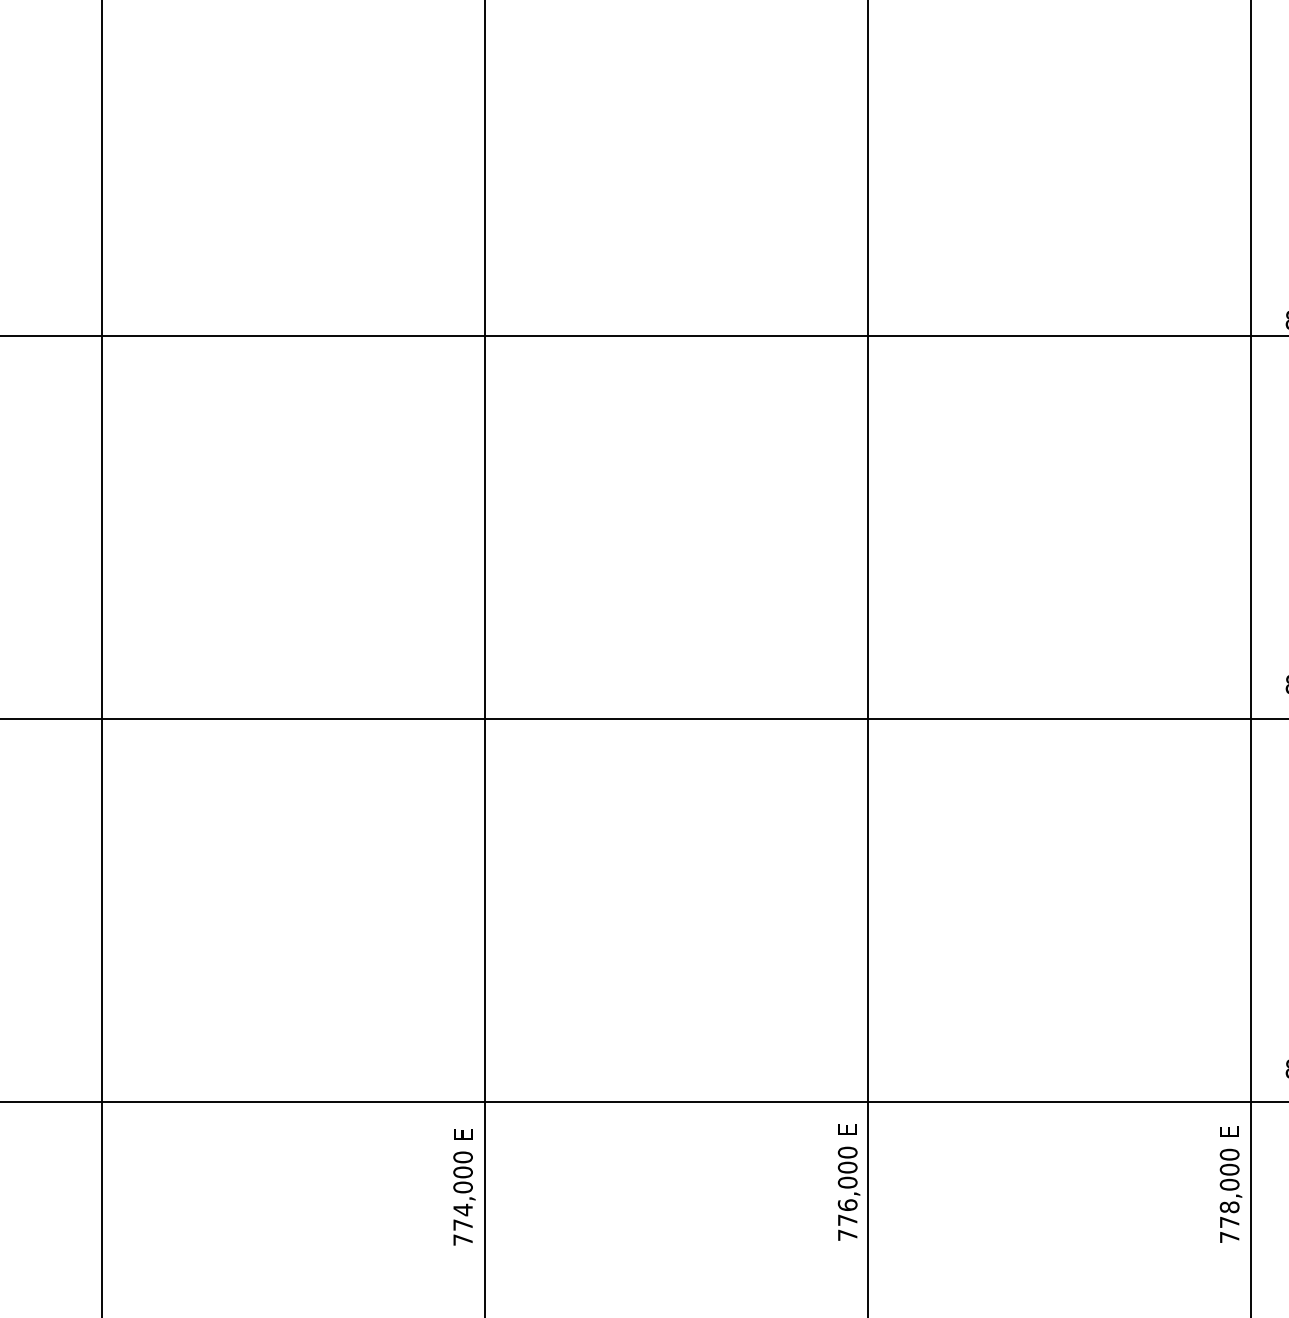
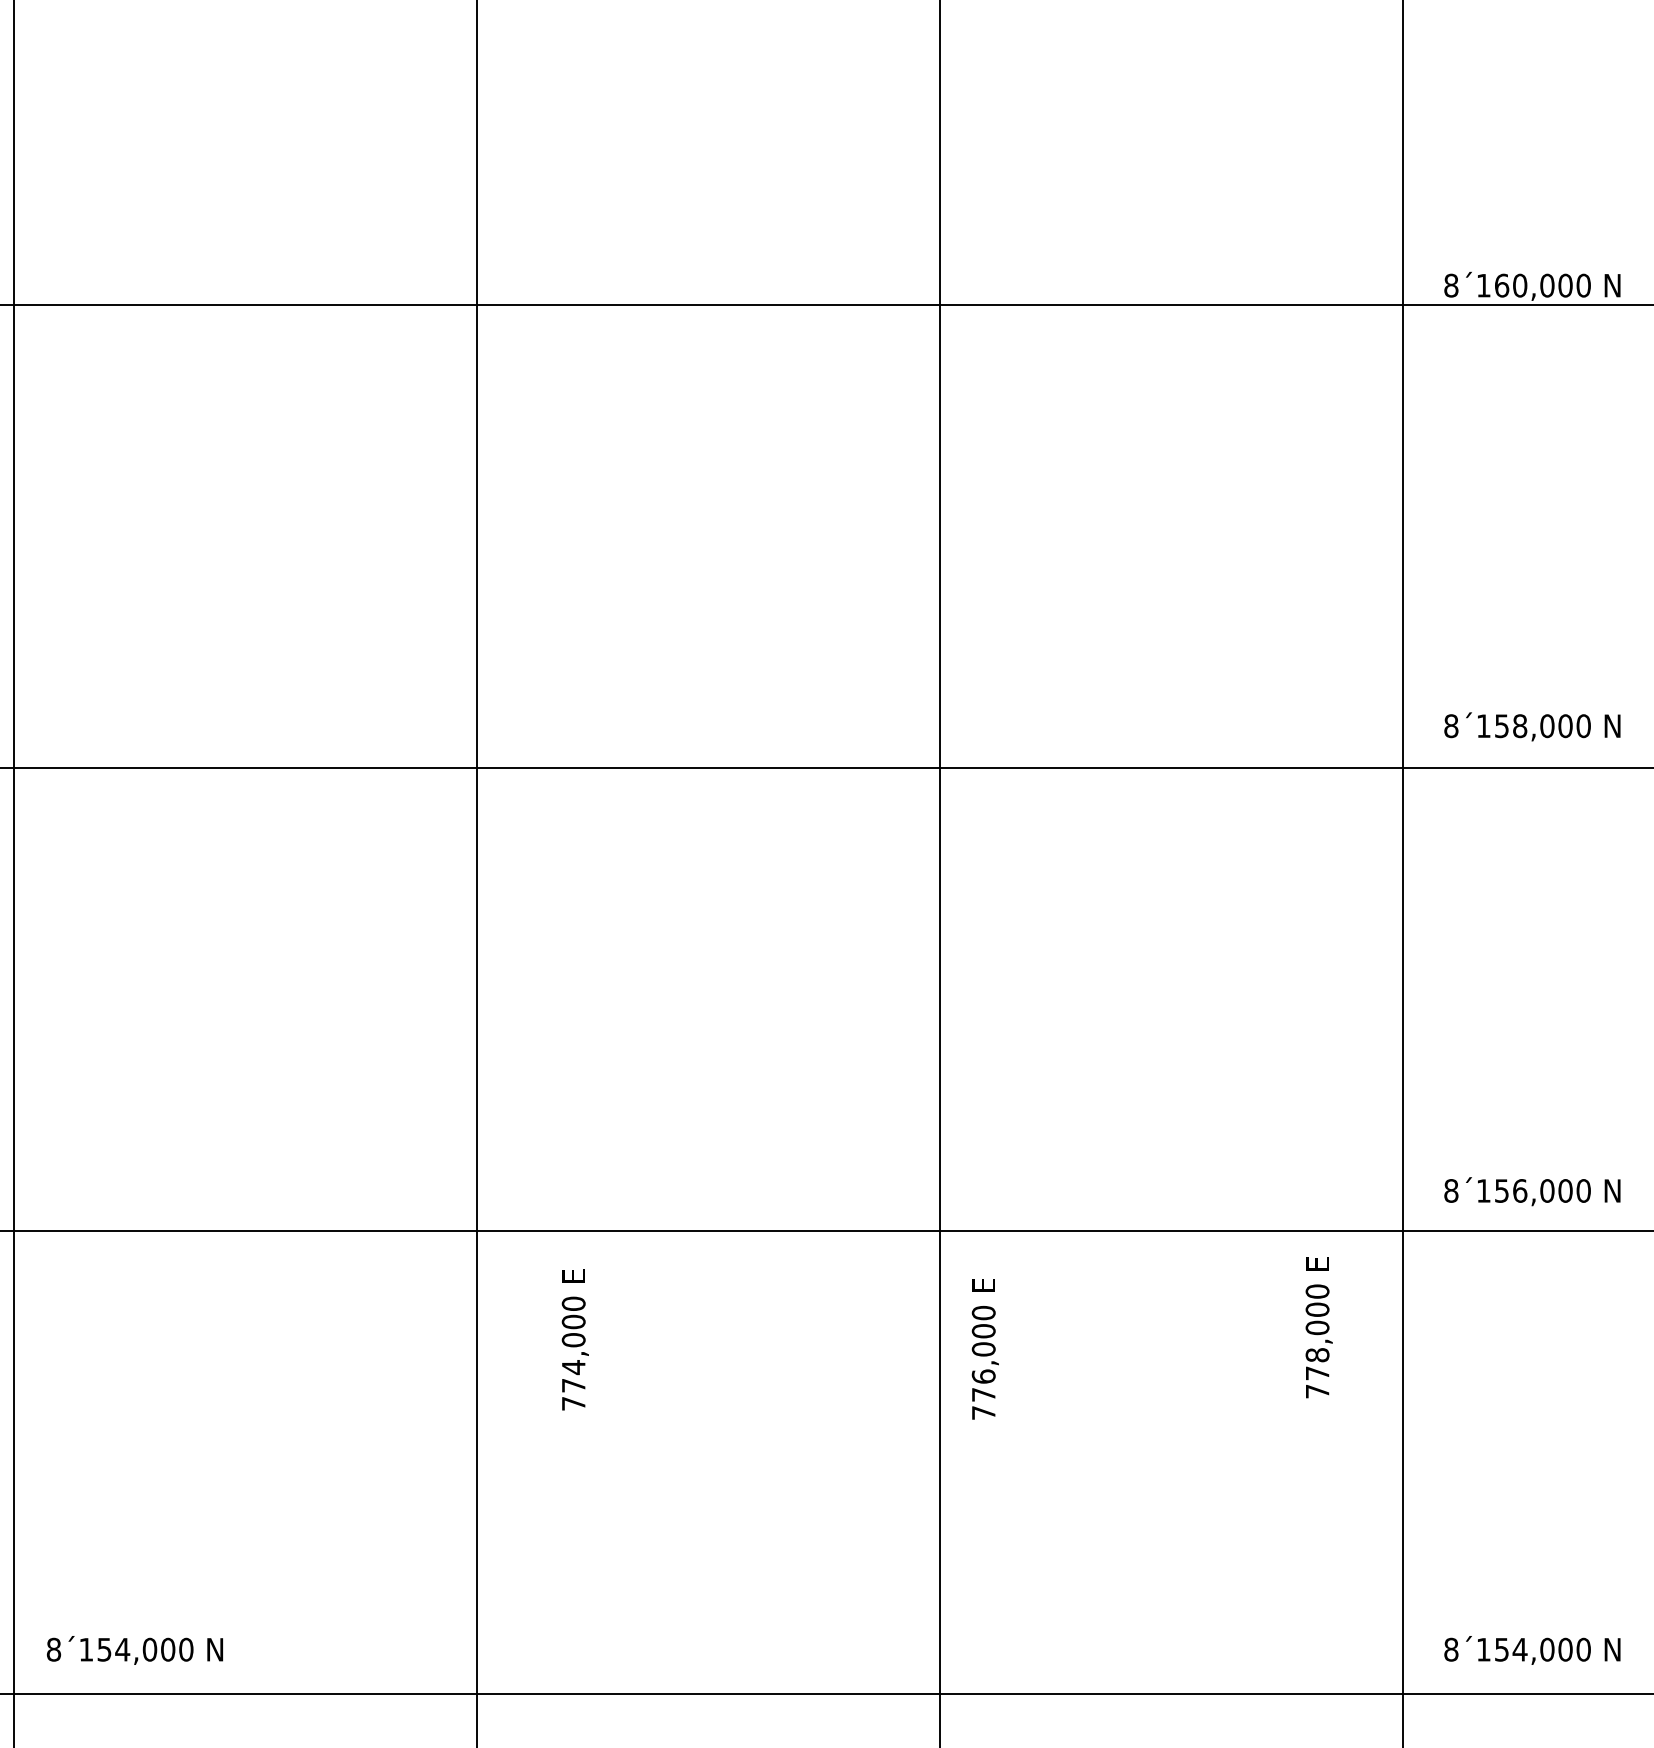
text: (848, 1182) -> (984, 1349), moved
text: (1230, 1184) -> (1318, 1327), moved
text: (463, 1186) -> (574, 1339), moved

